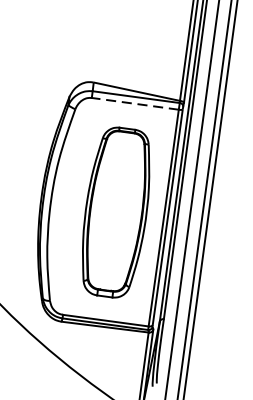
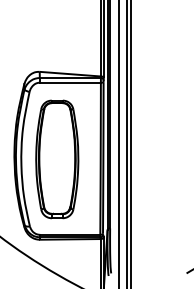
line: (135, 103) -> (70, 82), dashed -> solid
part: (116, 212) -> (57, 159), moved

